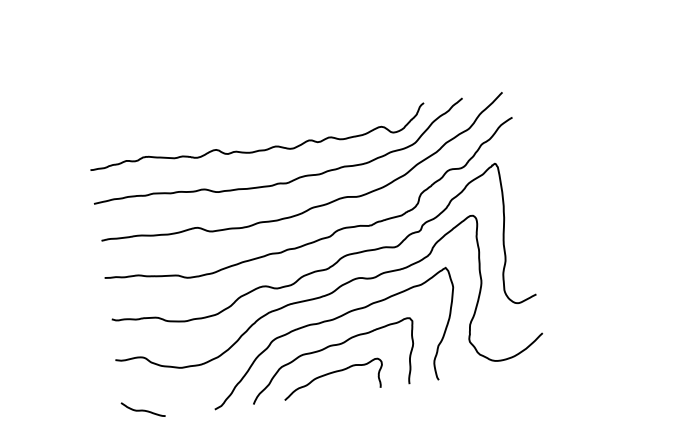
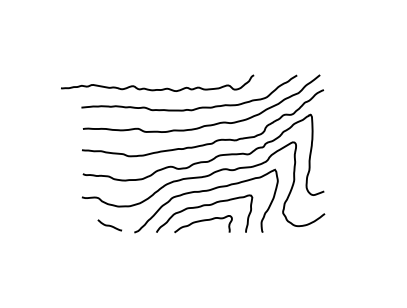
curve: (258, 150) -> (157, 89), moved
curve: (142, 410) -> (109, 225), moved

